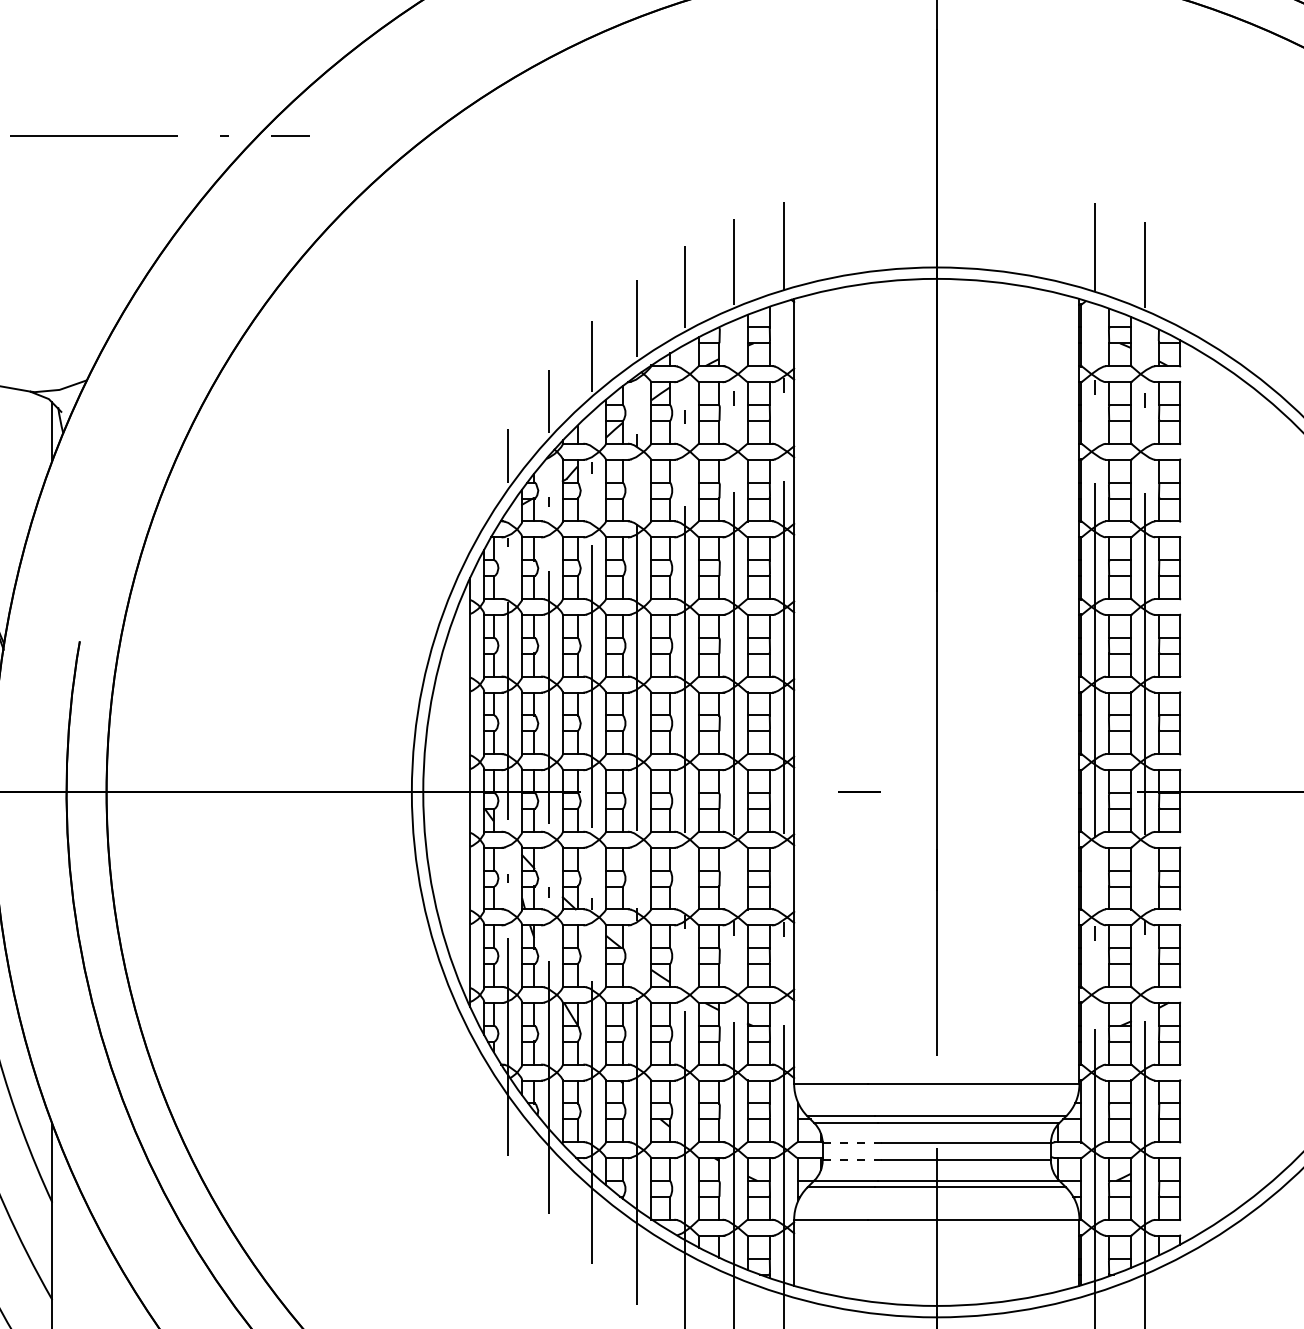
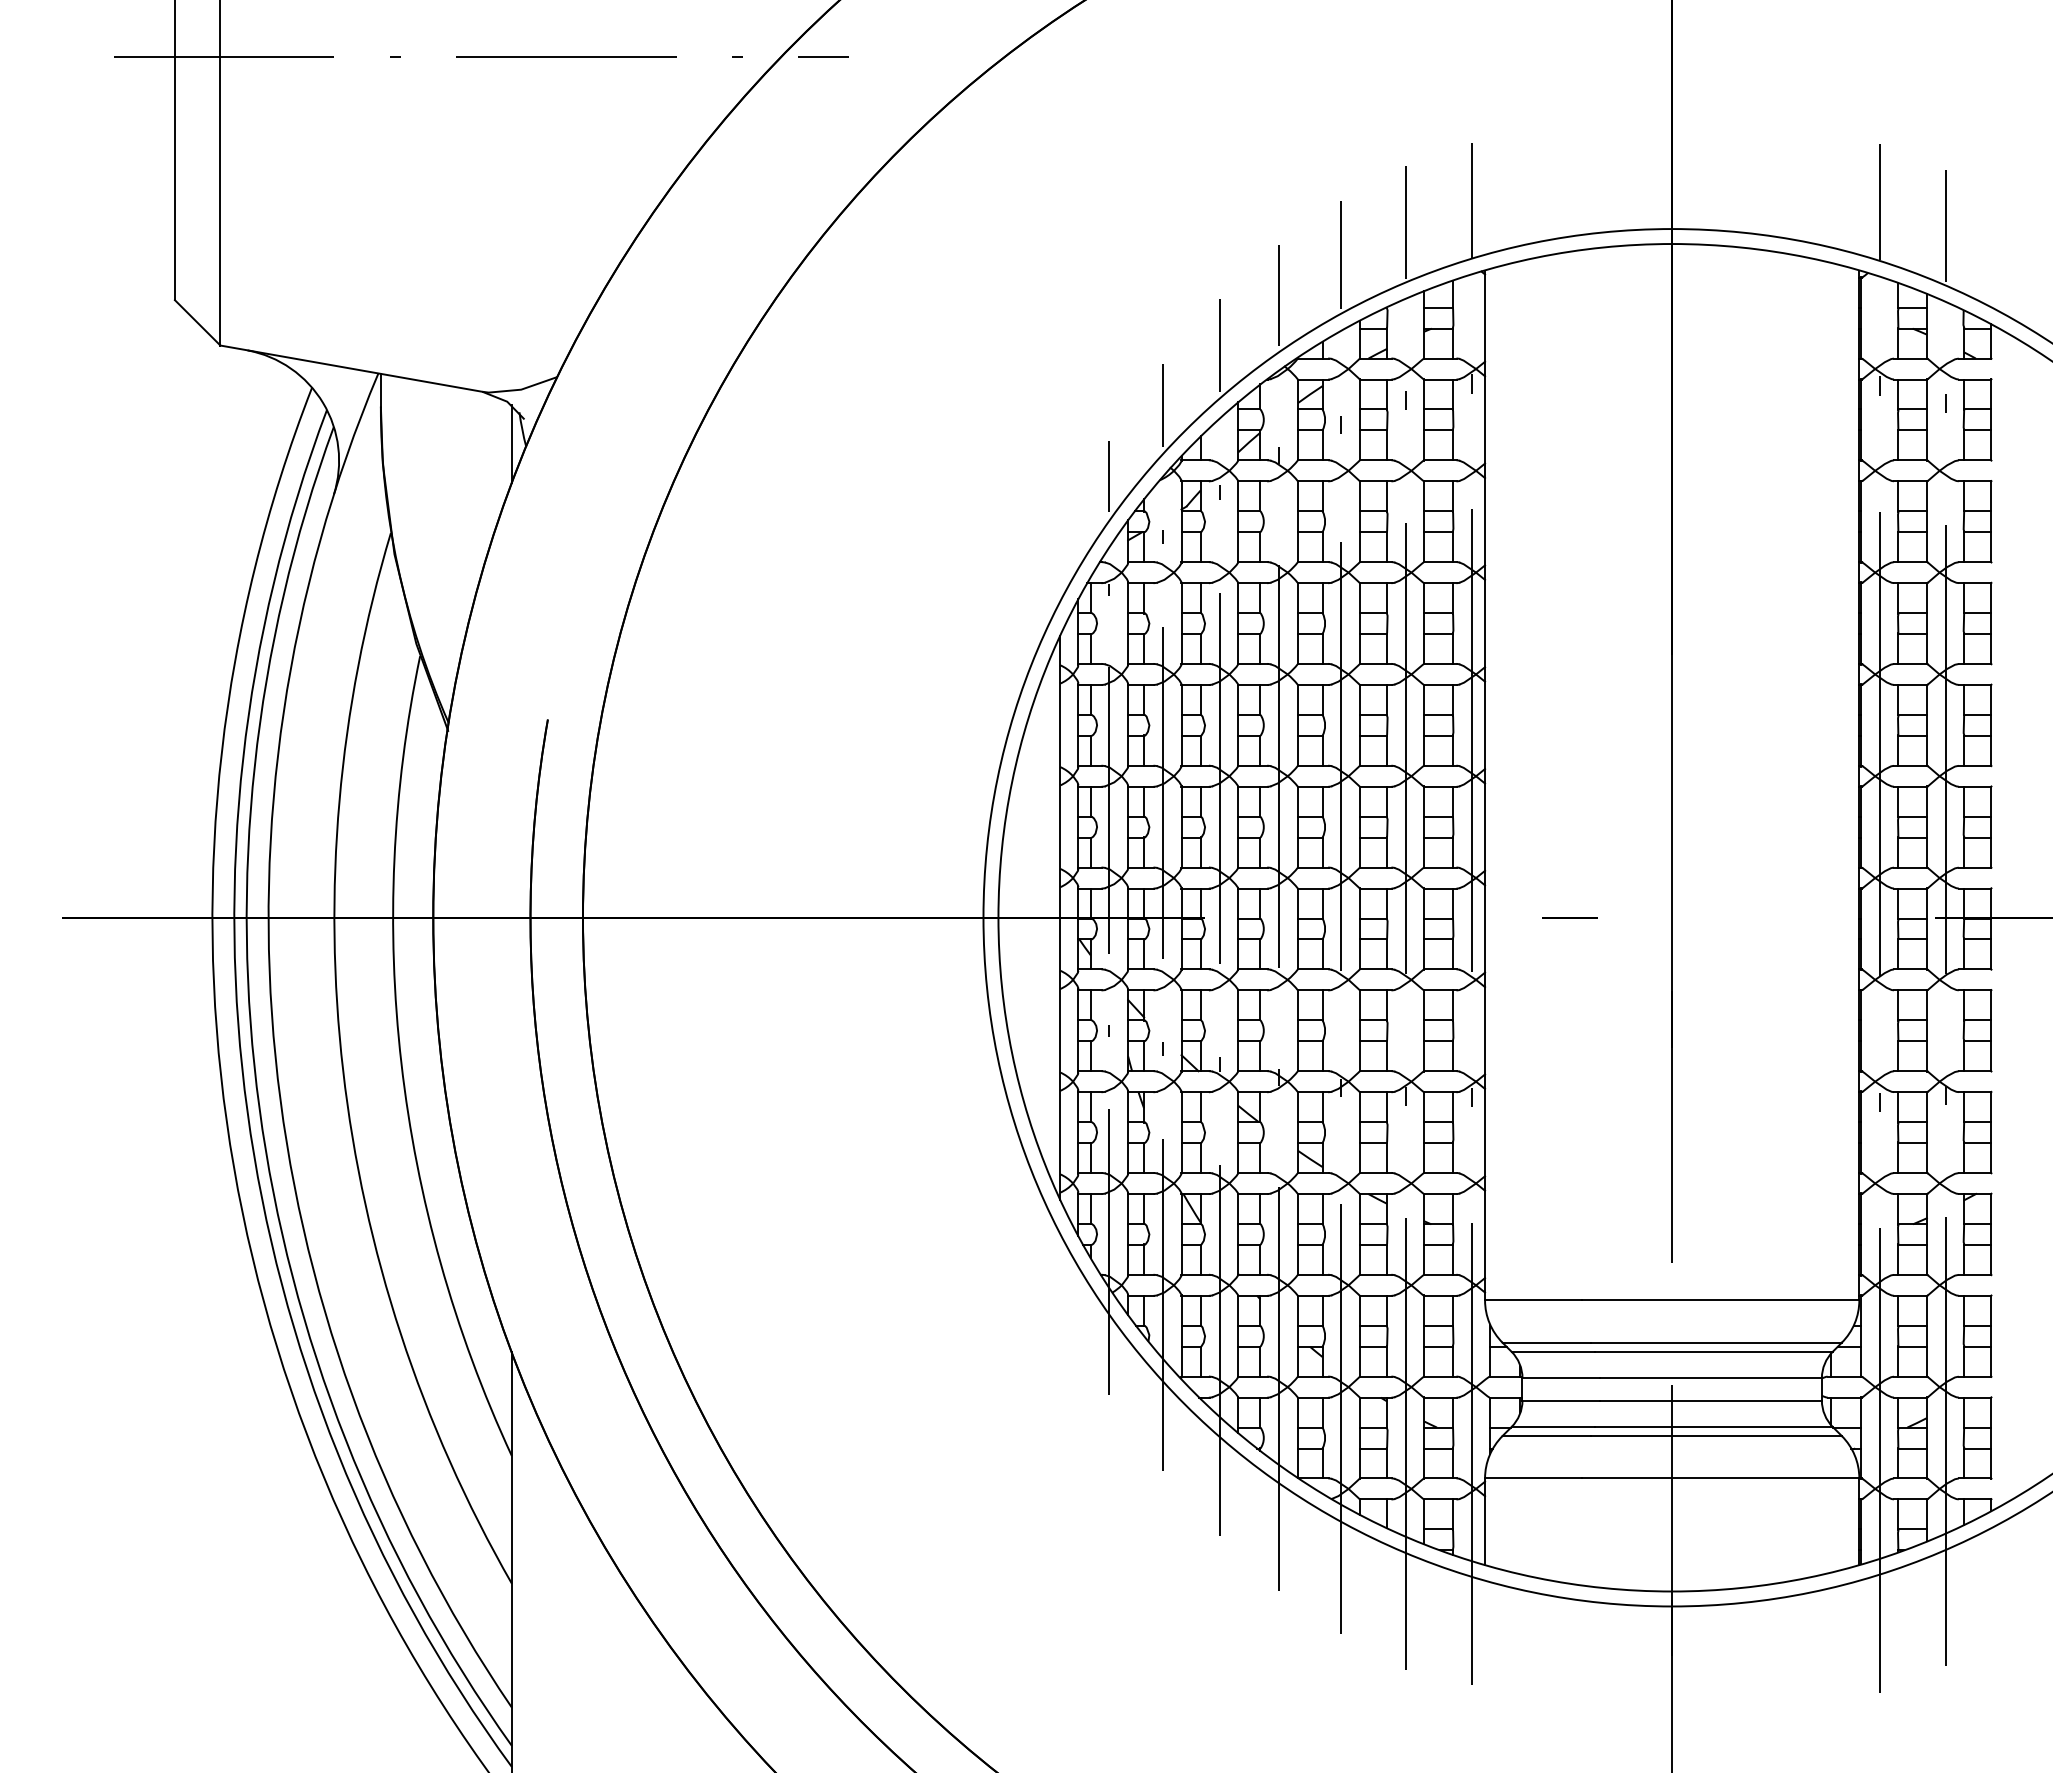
line: (852, 1143) -> (1561, 1378), dashed -> solid
line: (852, 1160) -> (1561, 1400), dashed -> solid

